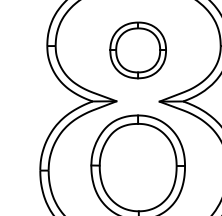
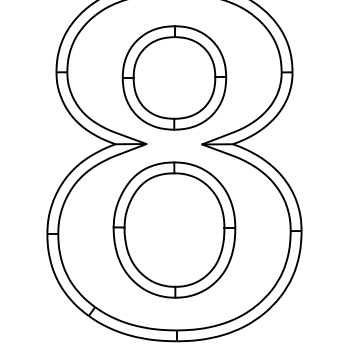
part: (138, 50) -> (174, 77), size x1.43

